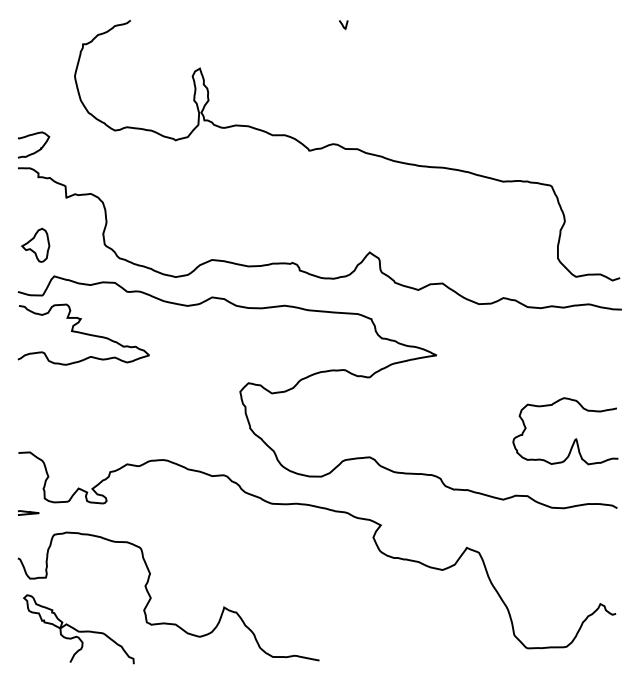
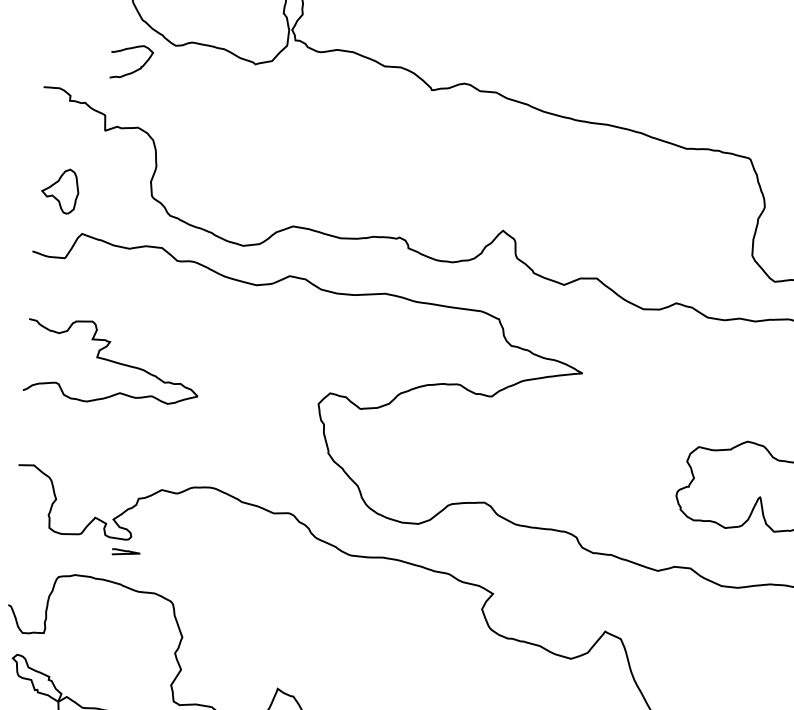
curve: (36, 150) -> (134, 69), moved
curve: (83, 334) -> (112, 362), moved
curve: (28, 512) -> (126, 551), moved

